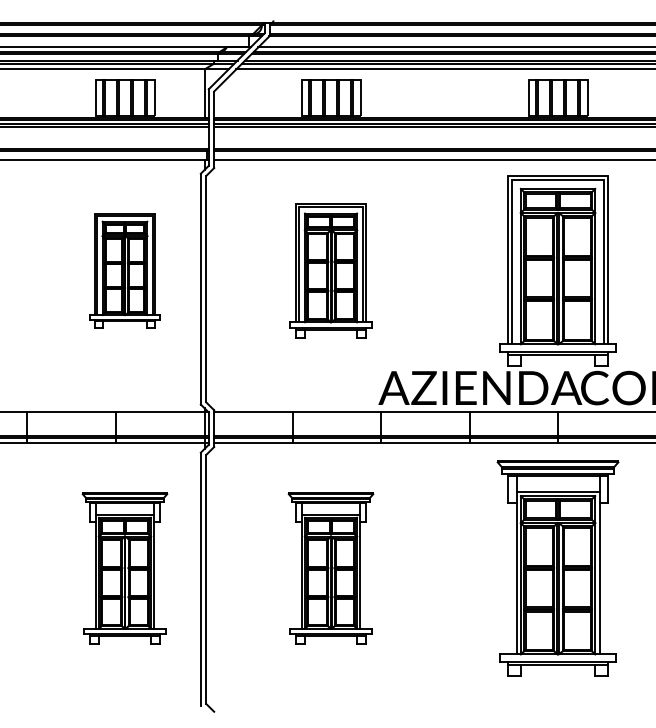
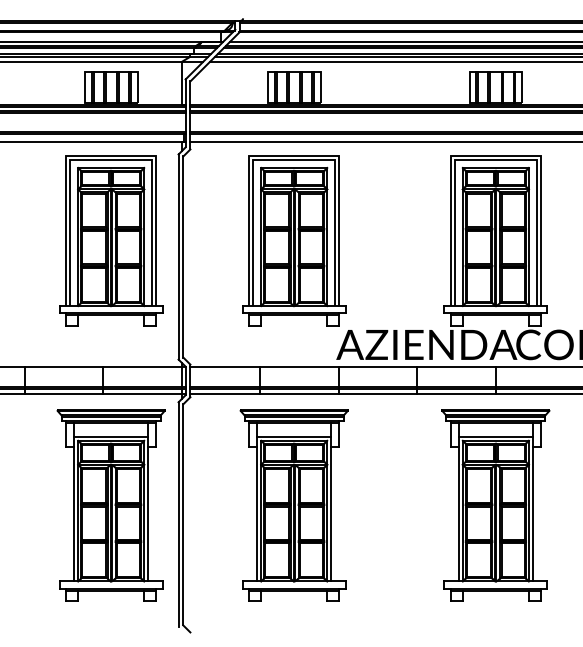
part: (124, 270) -> (110, 240), size x1.67
part: (330, 270) -> (293, 240), size x1.43
part: (124, 568) -> (110, 505), size x1.43
part: (330, 568) -> (293, 505), size x1.43

